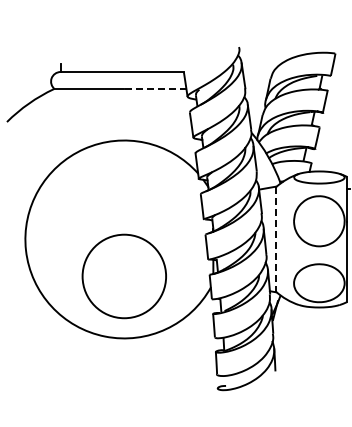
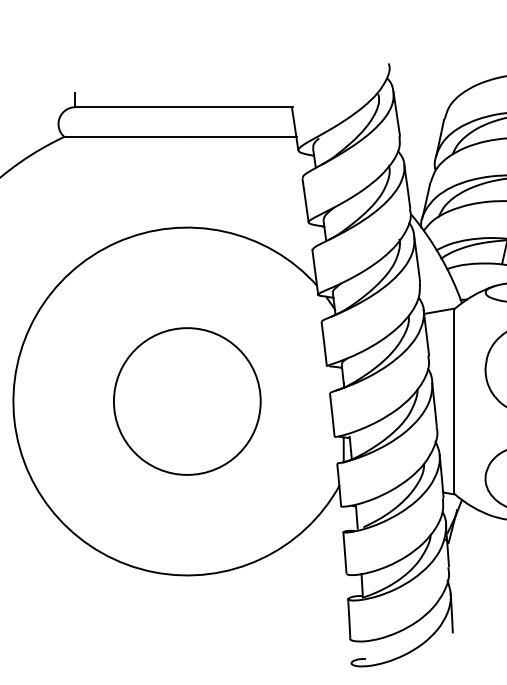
line: (154, 89) -> (240, 137), dashed -> solid
line: (276, 239) -> (454, 401), dashed -> solid
circle: (123, 276) -> (185, 401), moved

